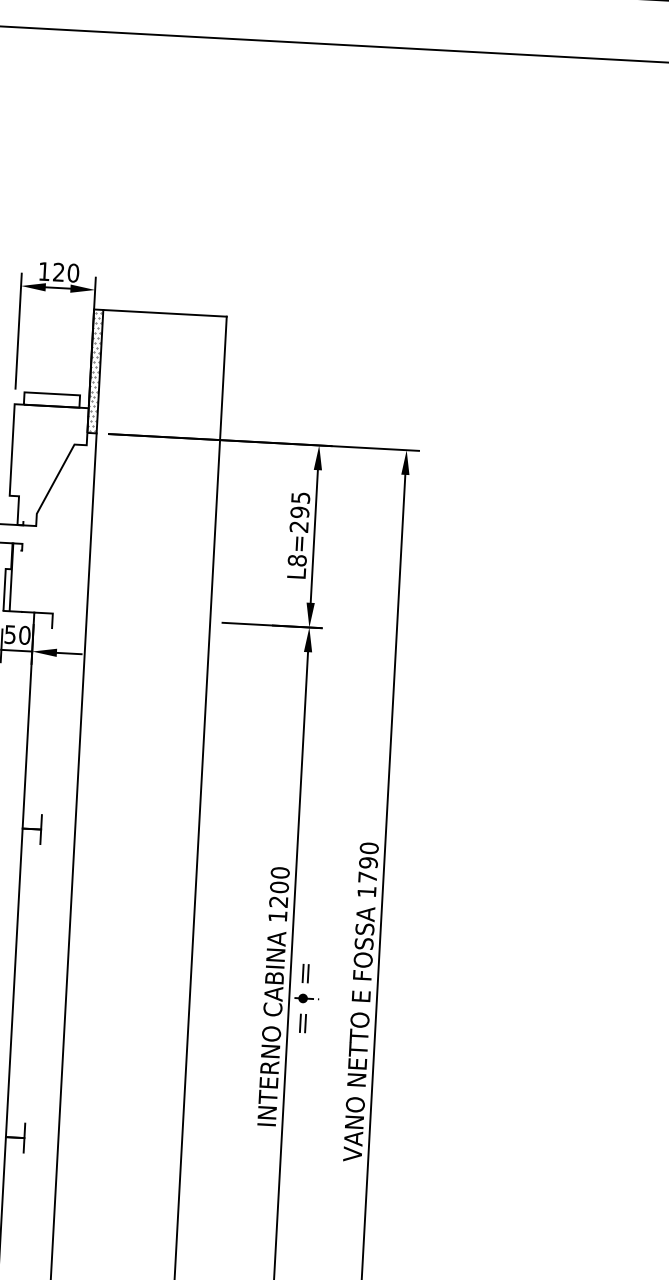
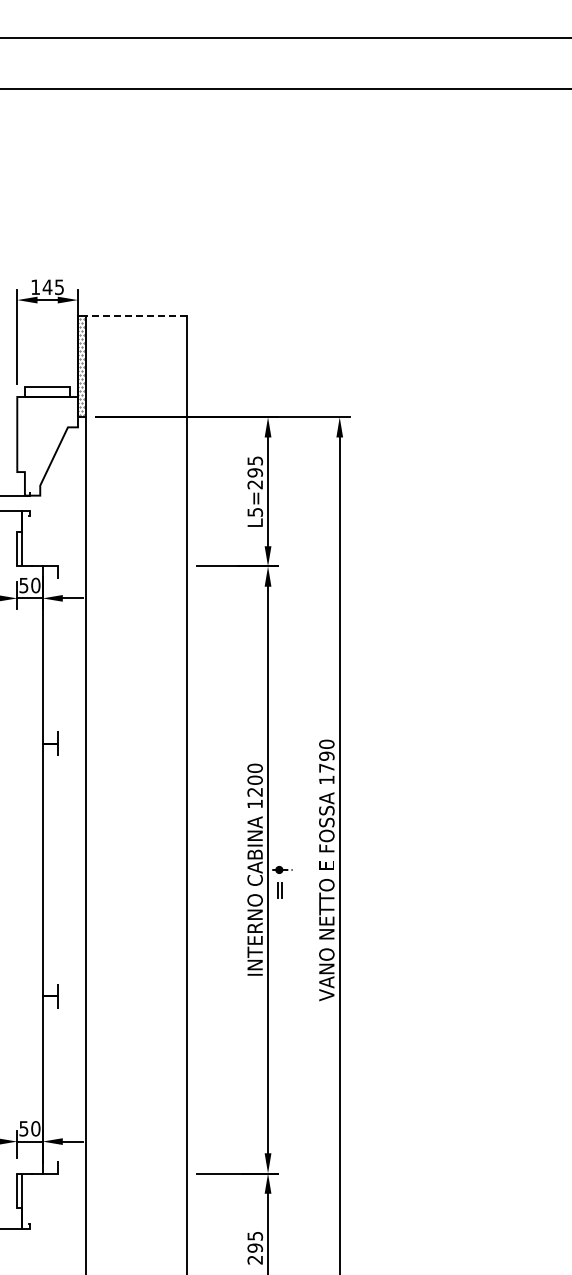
text: (66, 273) -> (53, 287), 120 -> 145
line: (165, 313) -> (136, 316), solid -> dashed
text: (296, 559) -> (254, 511), L8=295 -> L5=295
part: (304, 973) -> (279, 849), removed

